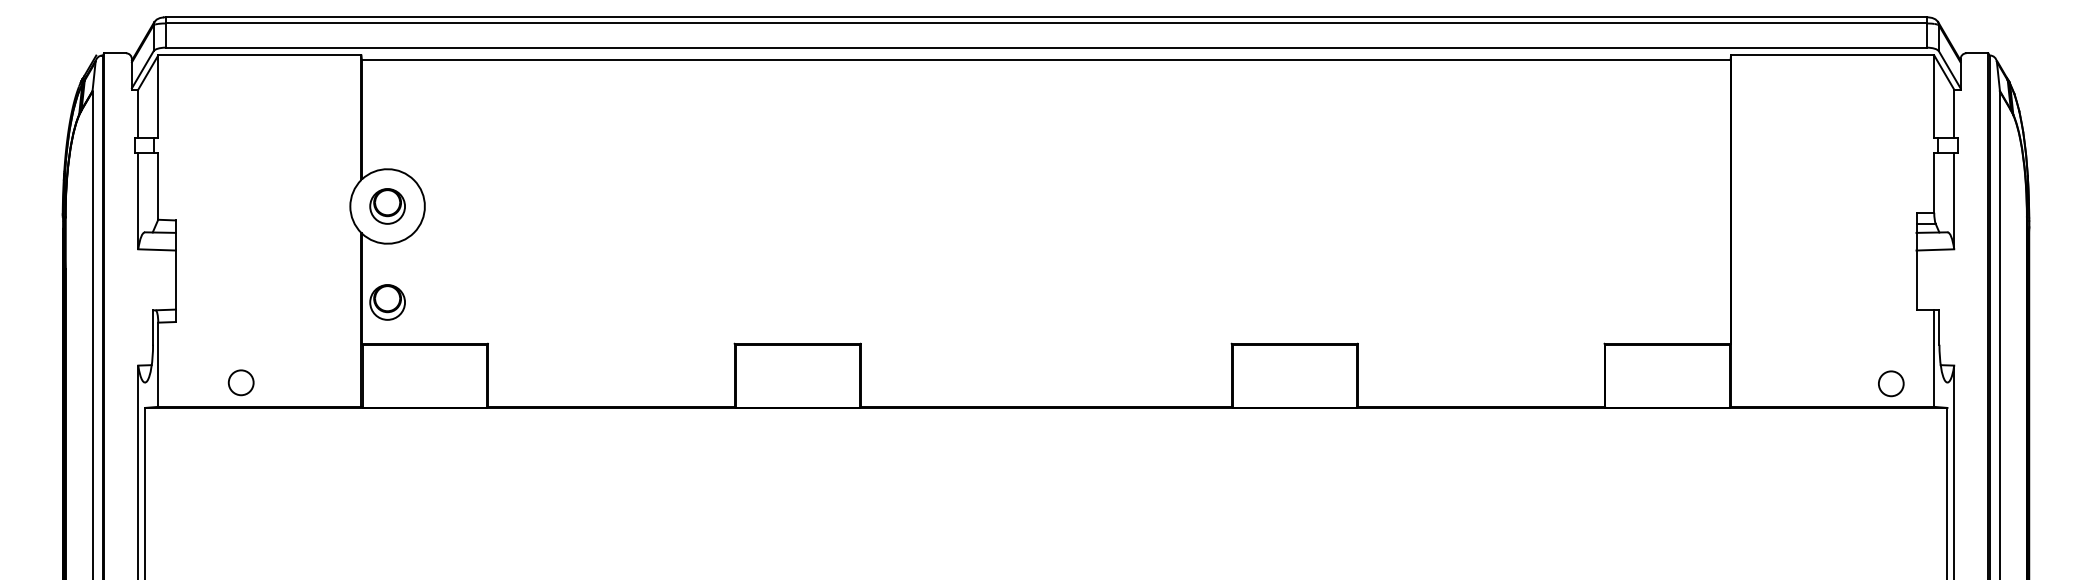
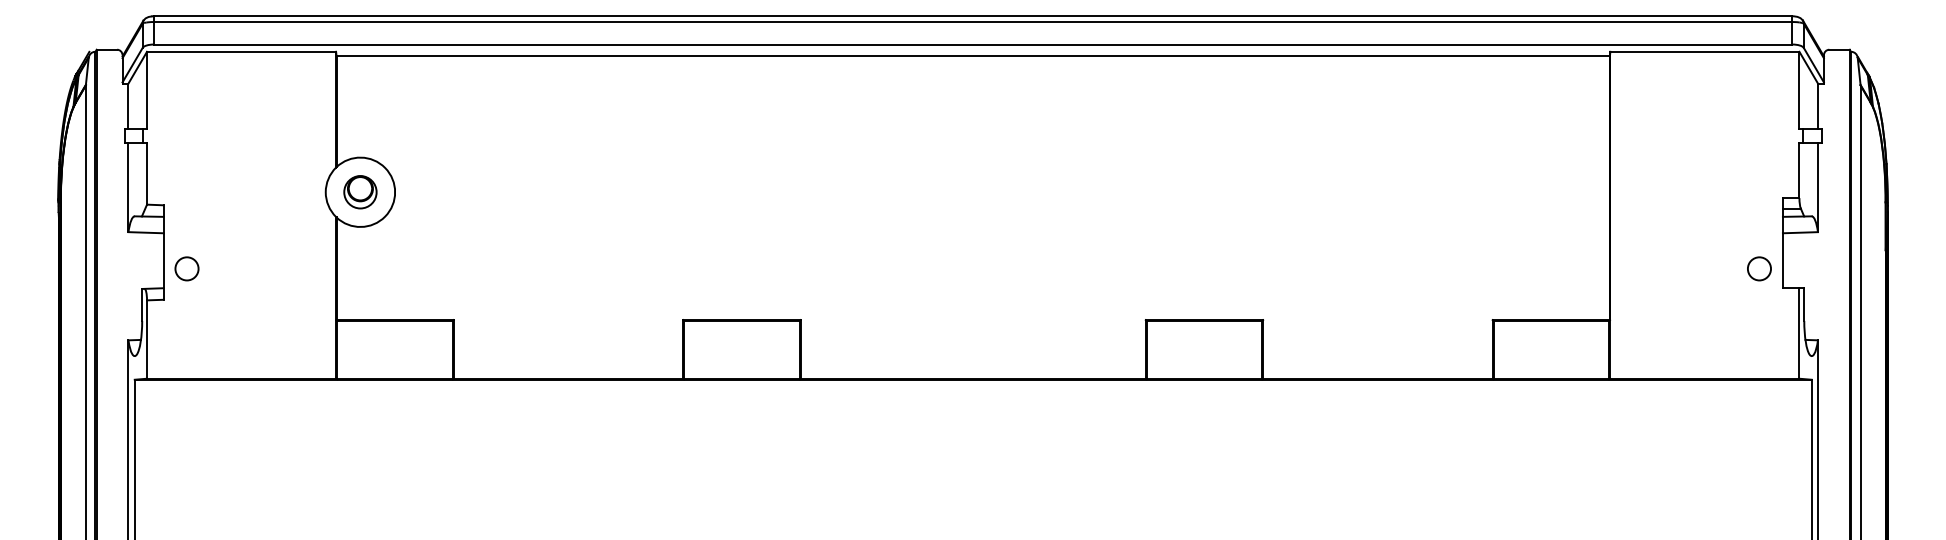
part: (387, 302) -> (360, 281), removed
circle: (240, 382) -> (186, 268), moved
circle: (1891, 383) -> (1759, 268), moved

